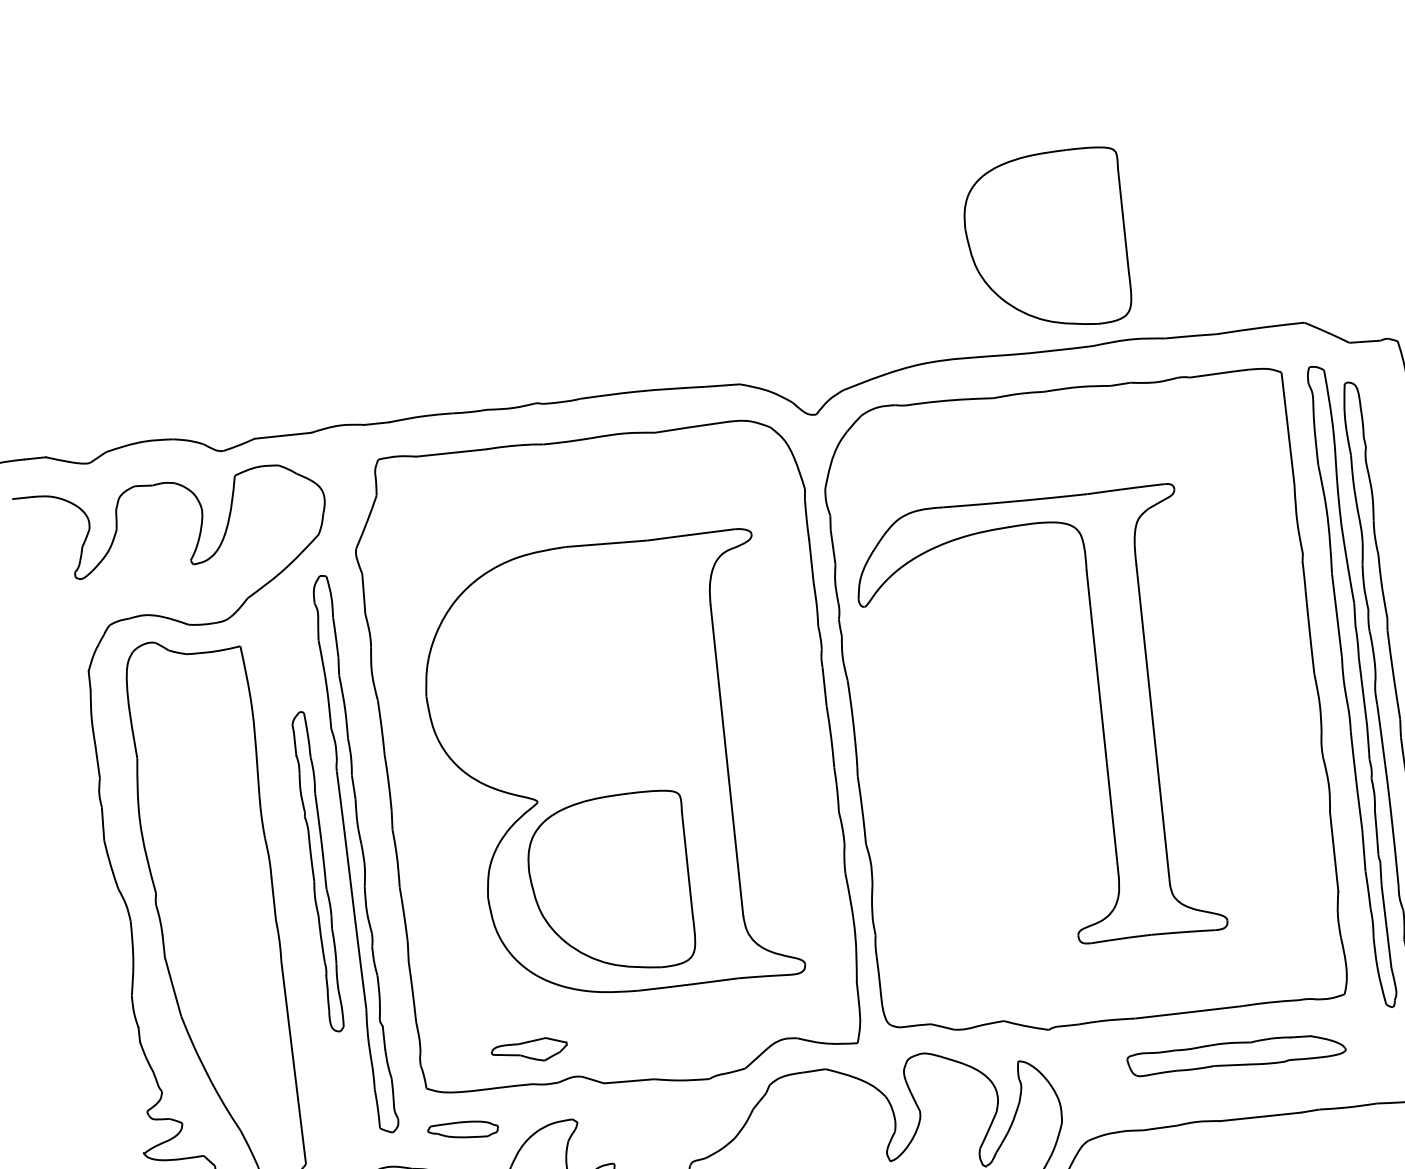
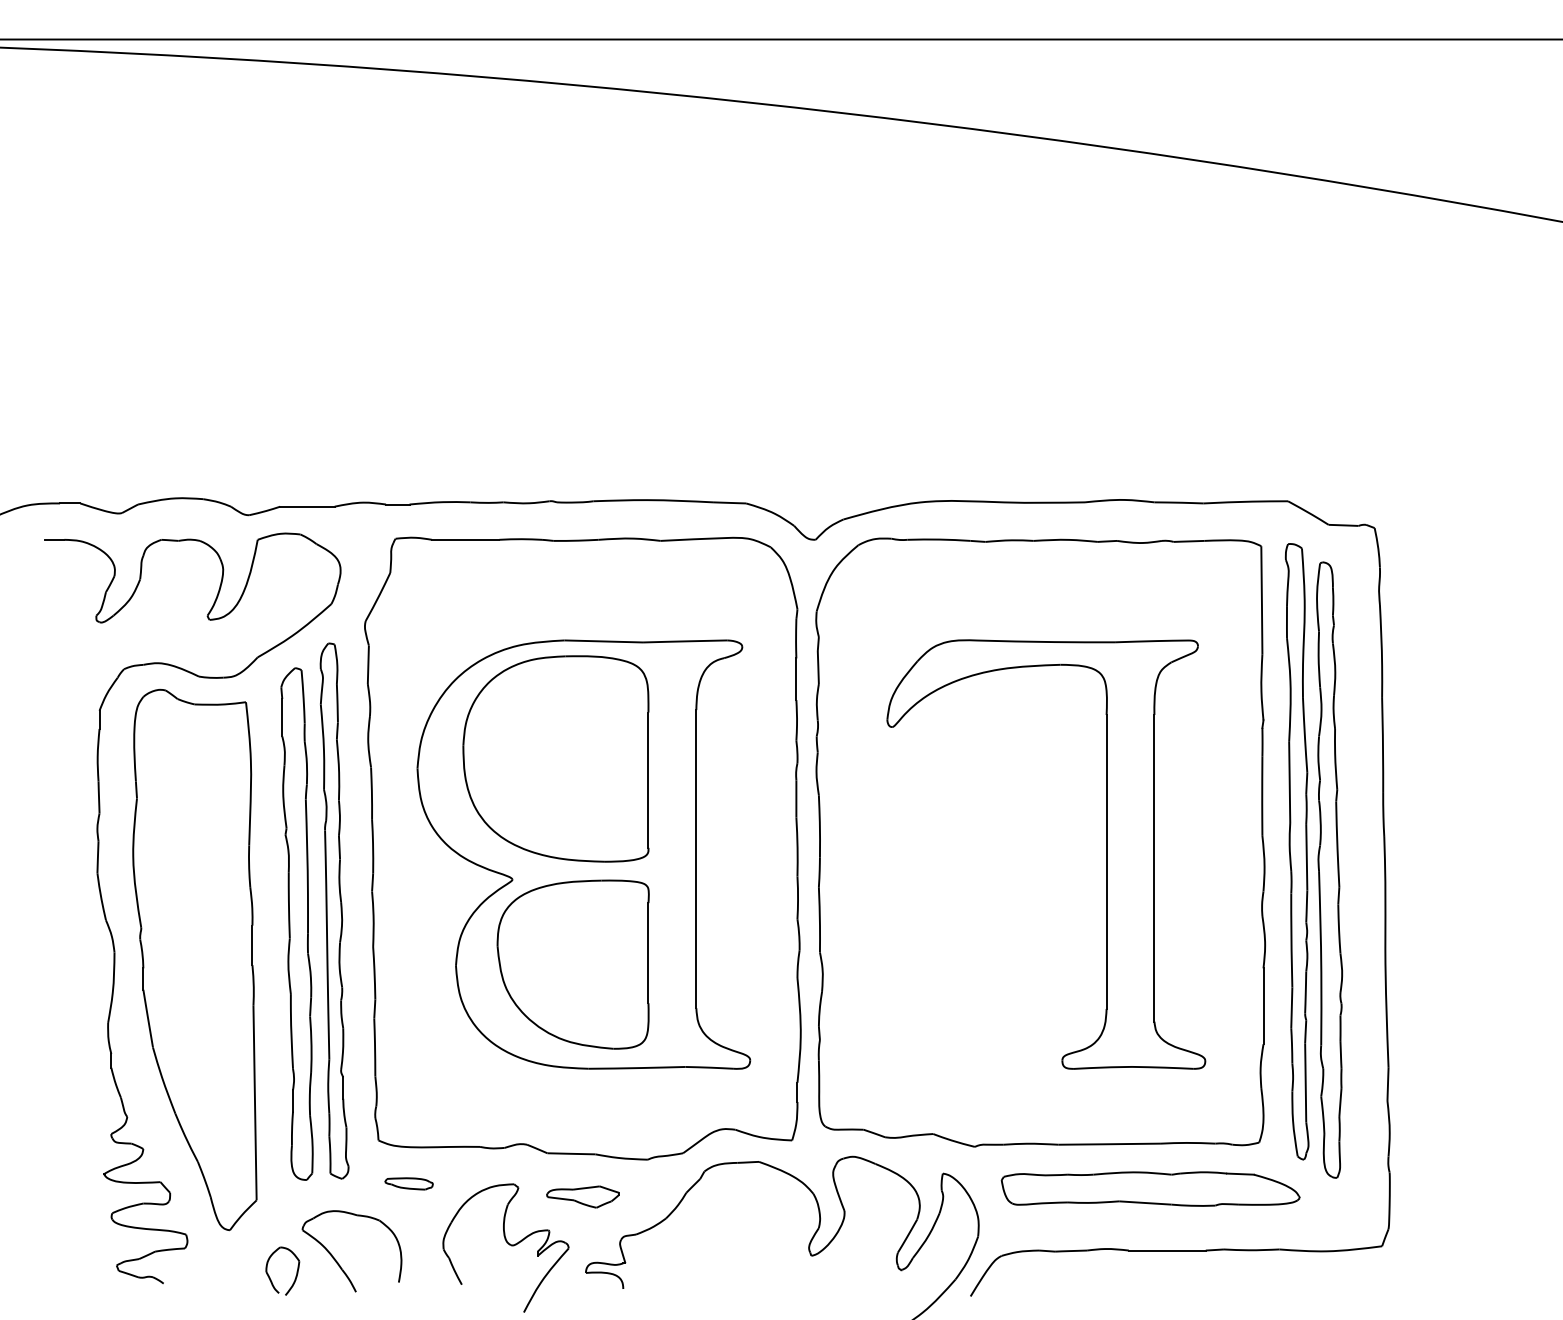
part: (1045, 240) -> (1050, 397), removed
part: (569, 671) -> (555, 758), added
part: (1101, 716) -> (1106, 854), moved
part: (317, 871) -> (296, 923), size x1.67
part: (528, 1050) -> (582, 1196), moved
part: (1236, 1054) -> (1150, 1188), size x1.43
part: (462, 1130) -> (408, 1183), size x0.71

